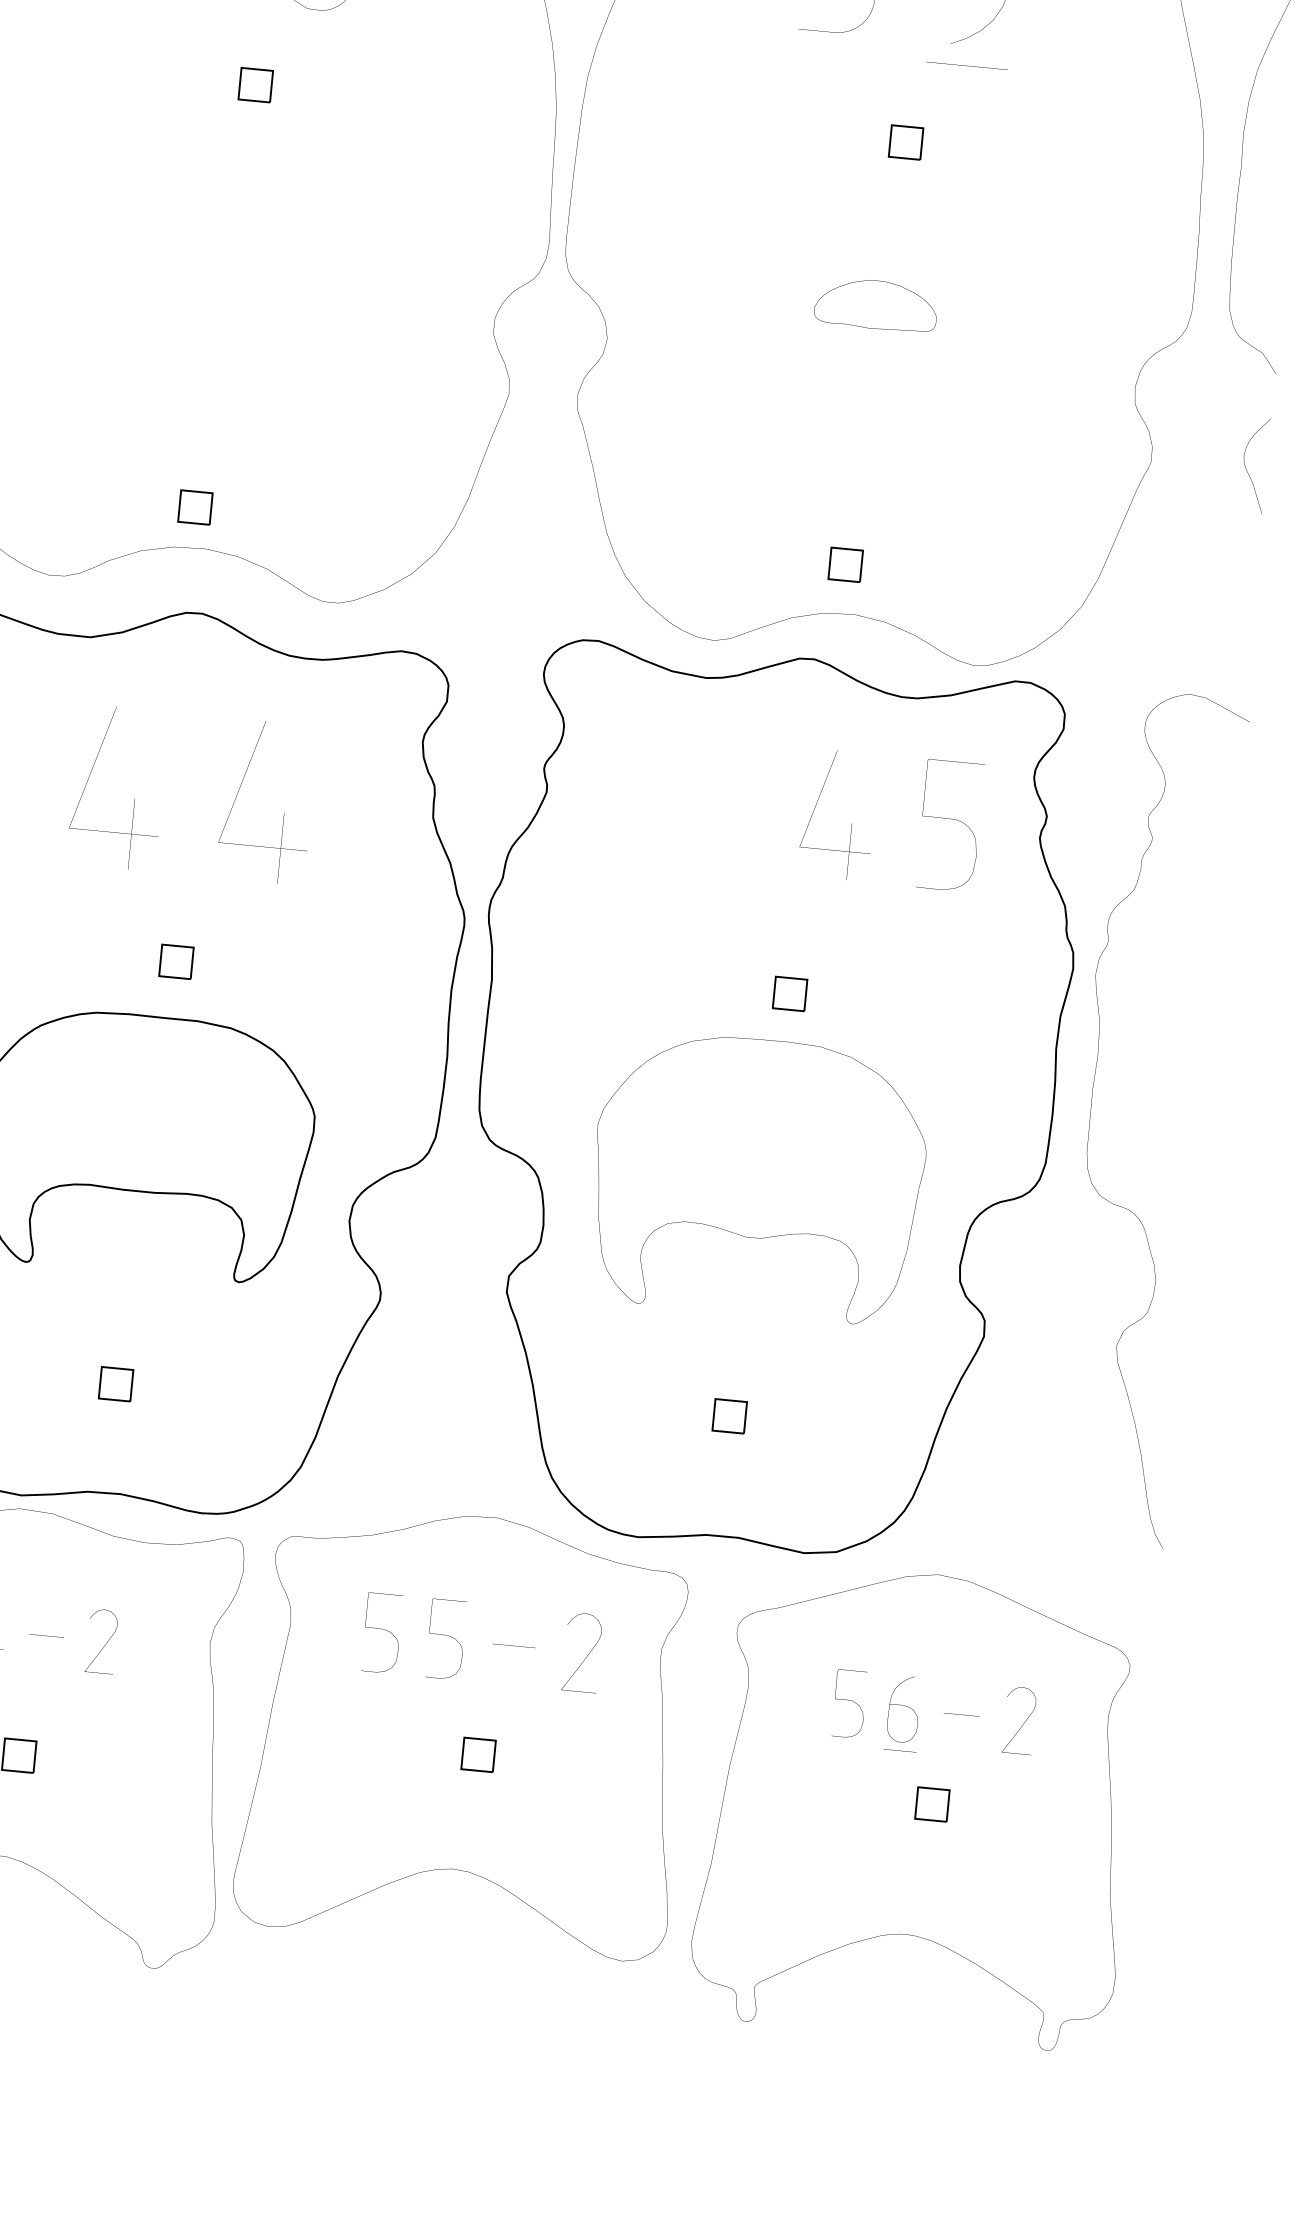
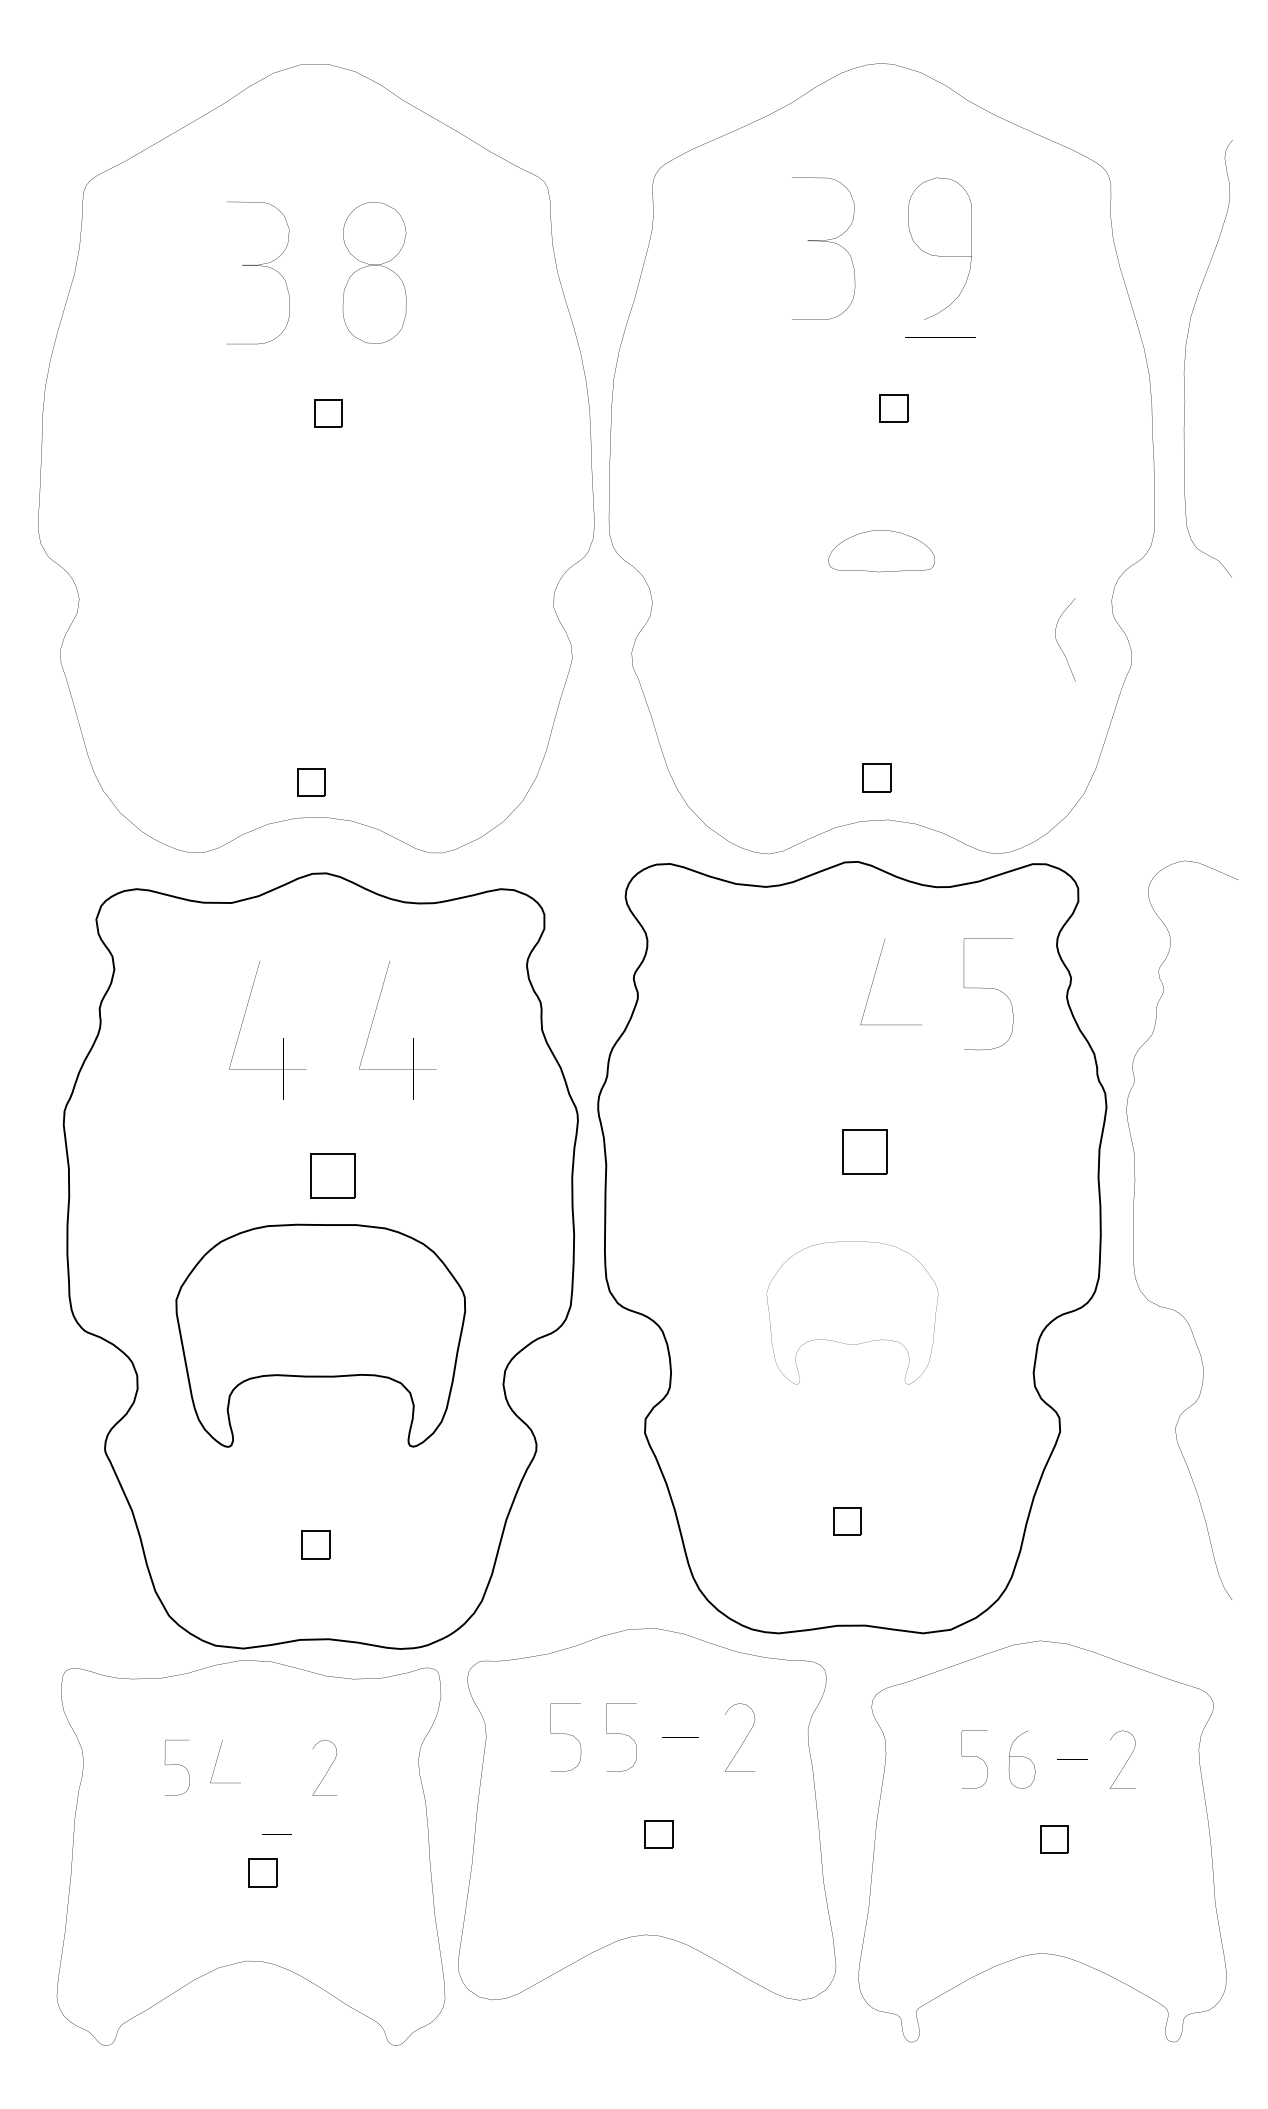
curve: (1246, 468) -> (1058, 643), moved
part: (176, 961) -> (332, 1175), size x1.6
part: (790, 994) -> (864, 1152), size x1.6
part: (758, 1176) -> (852, 1312), size x0.6
line: (46, 1635) -> (276, 1834), moved

